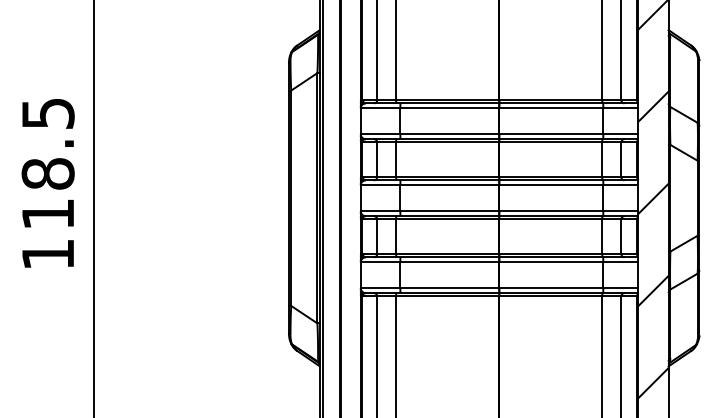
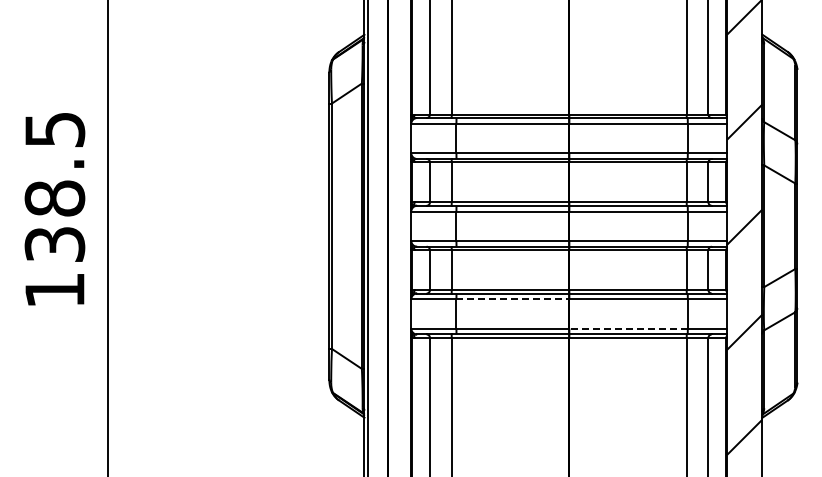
text: (47, 214) -> (54, 244), 118.5 -> 138.5
line: (450, 262) -> (513, 299), solid -> dashed
line: (551, 287) -> (628, 328), solid -> dashed

